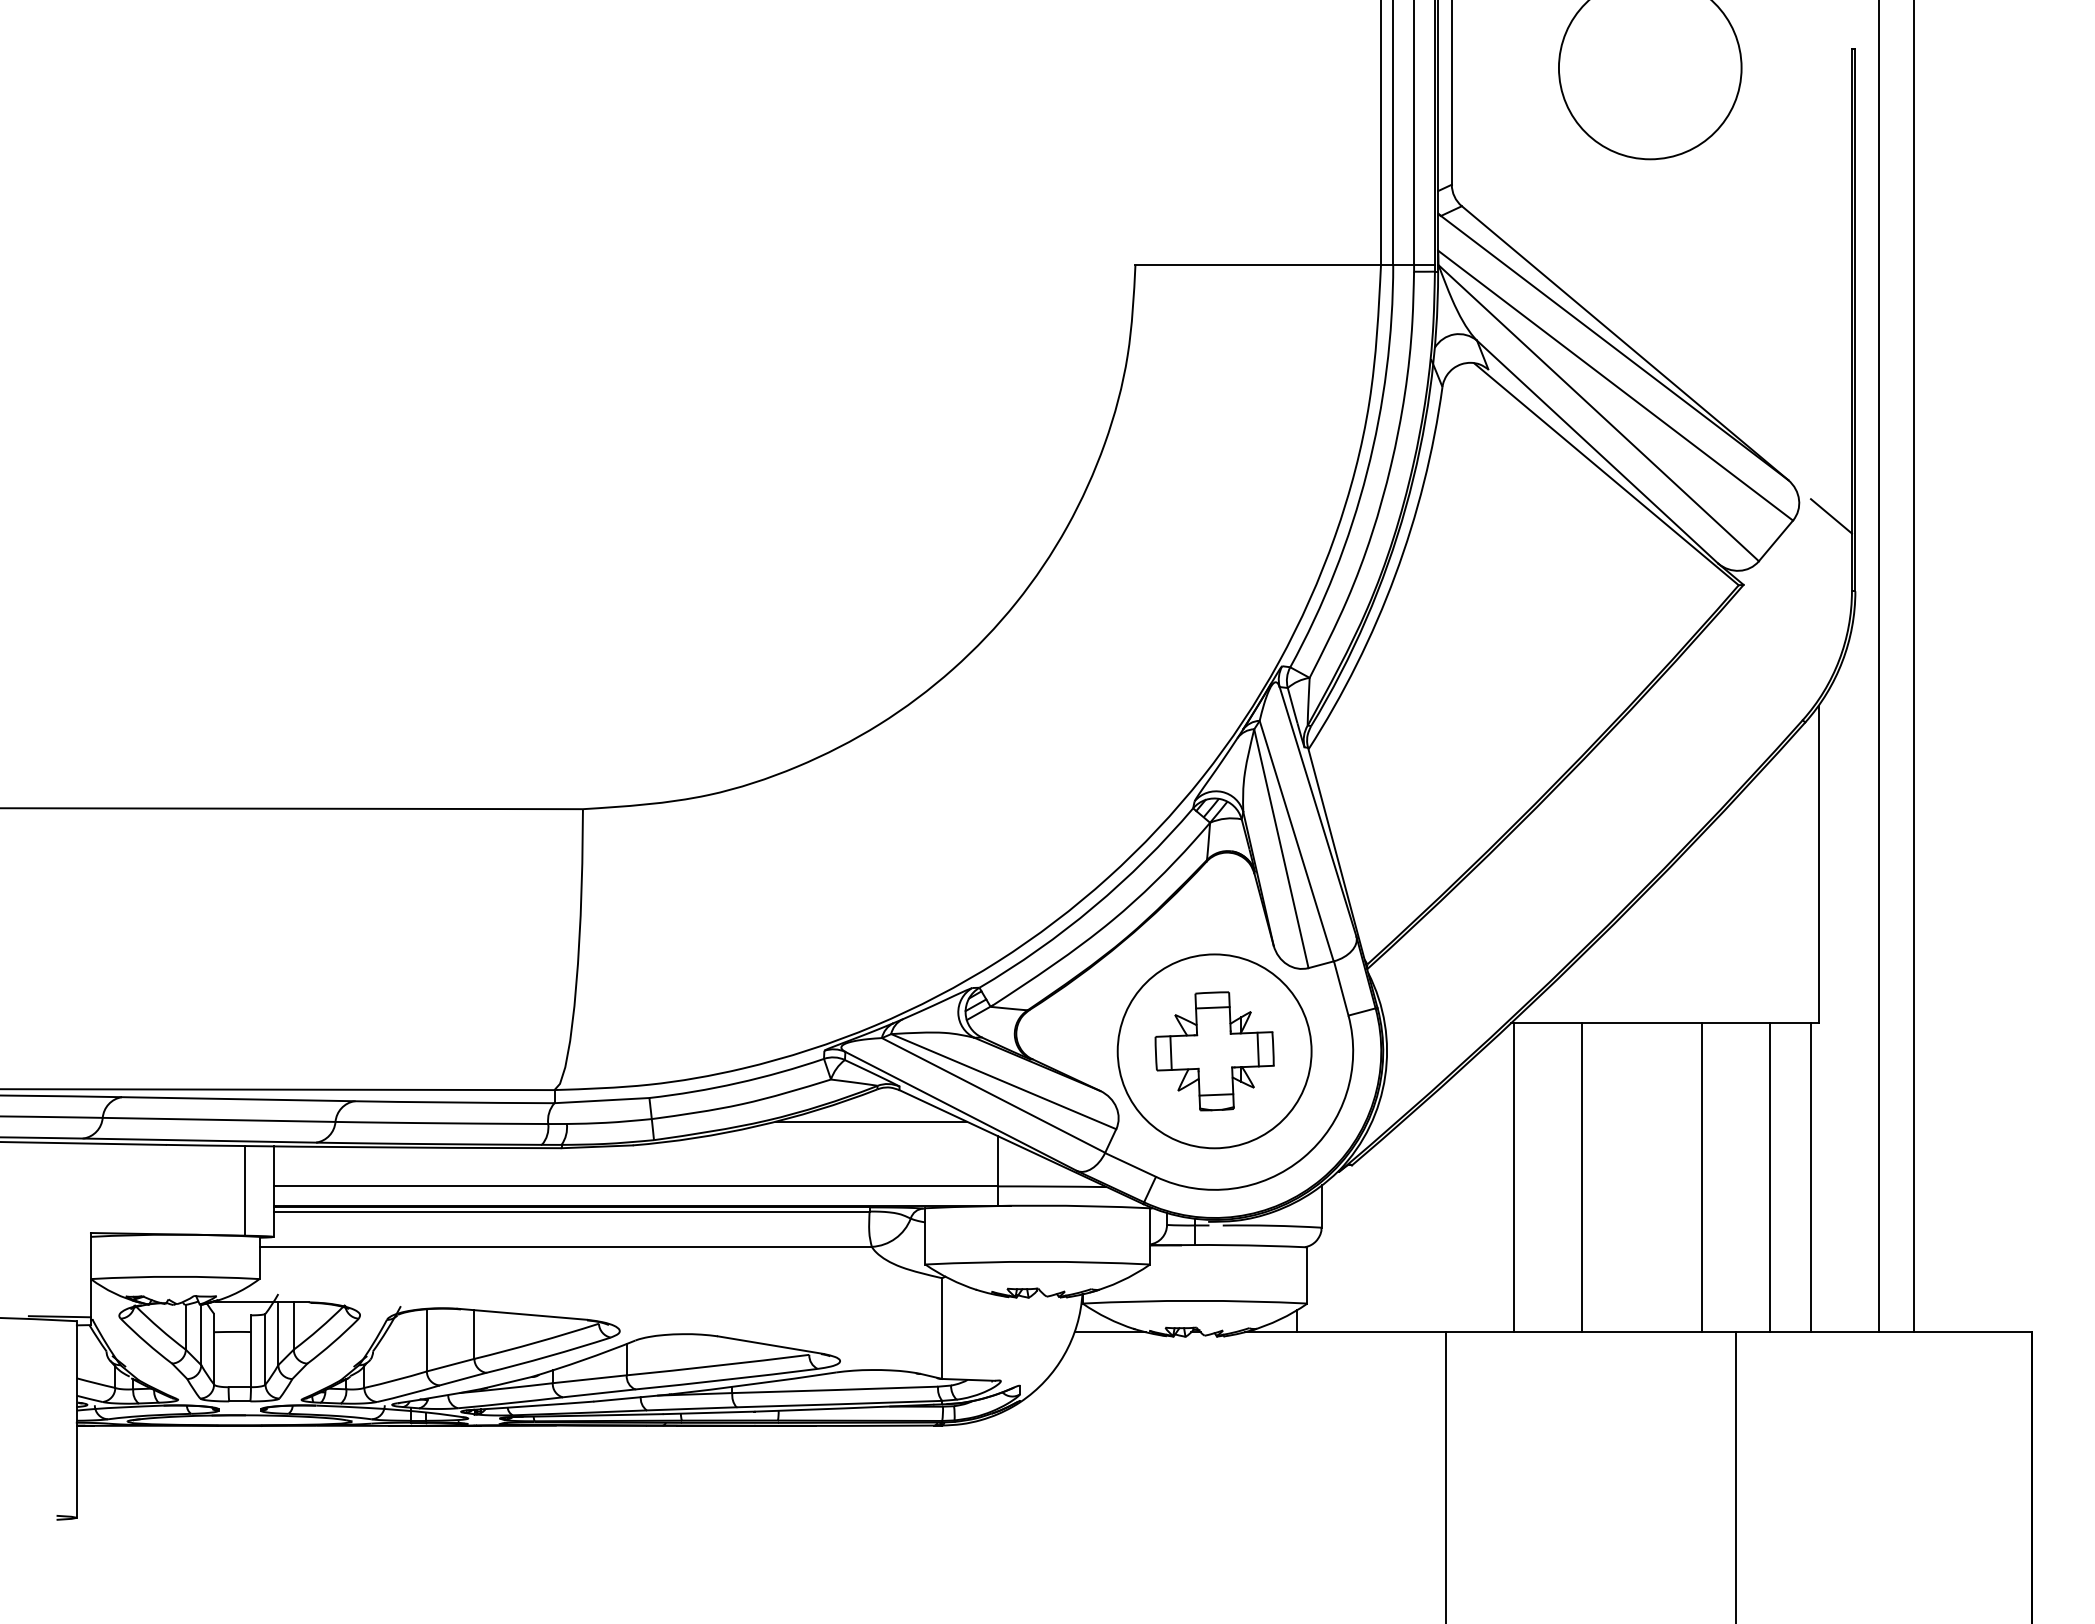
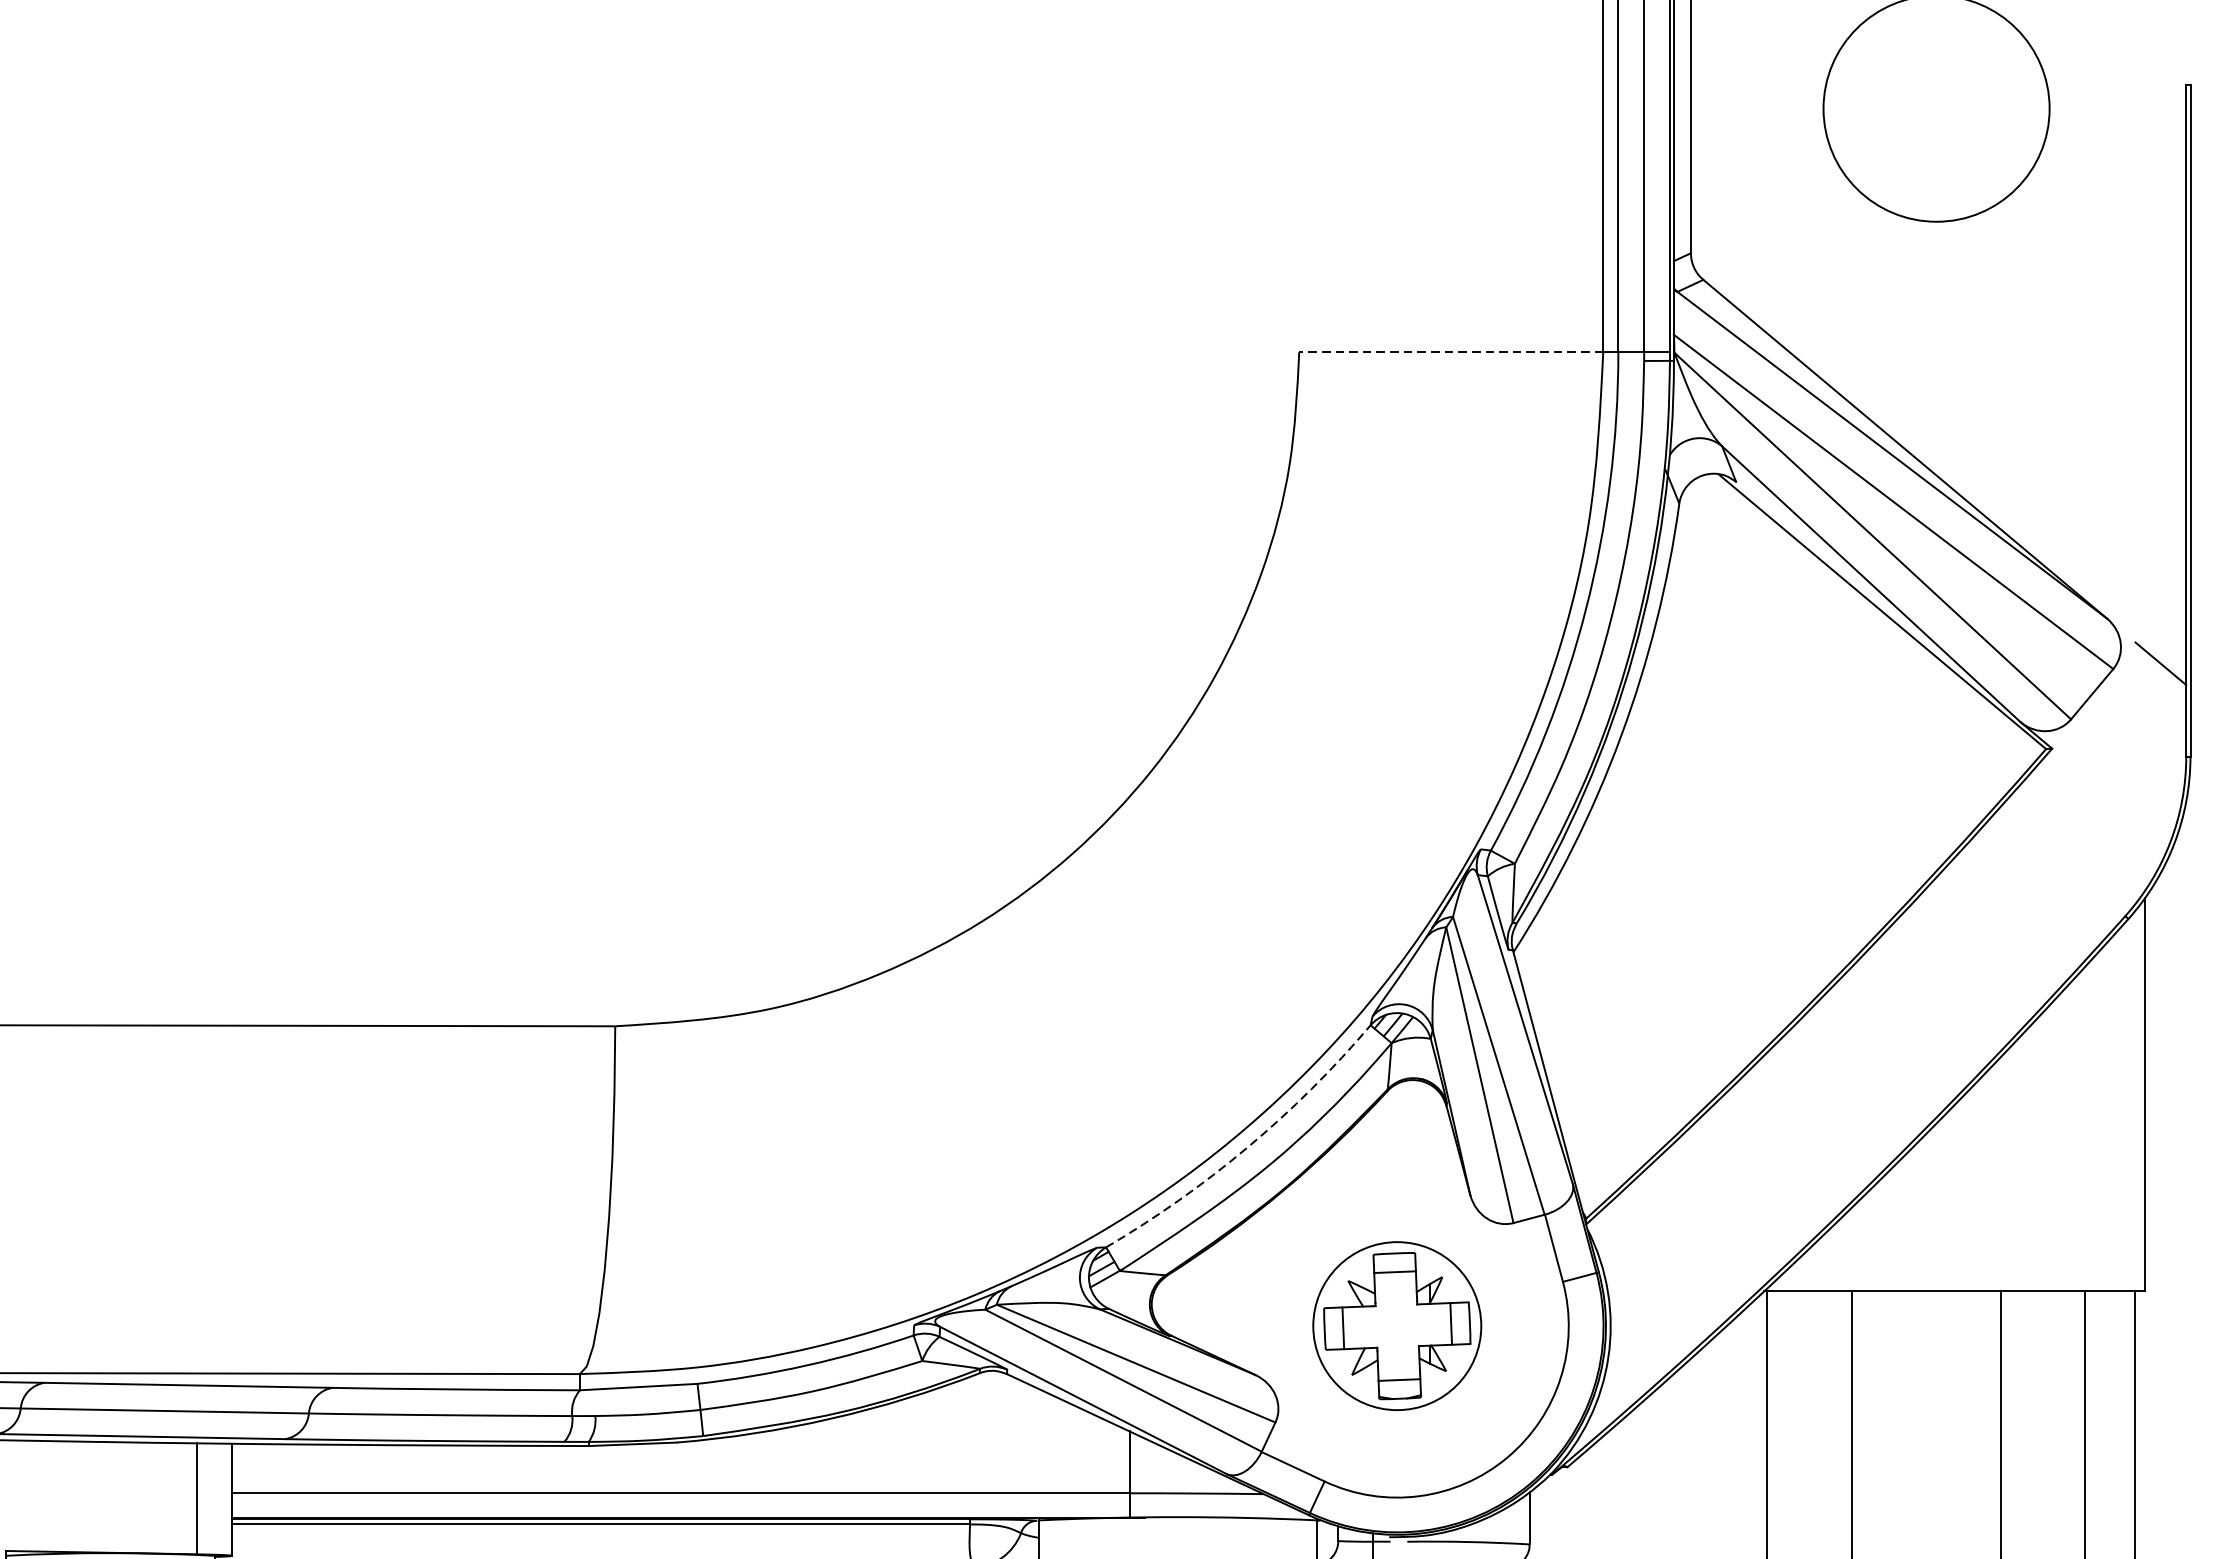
line: (1258, 264) -> (1451, 351), solid -> dashed
arc: (1093, 907) -> (1247, 1148), solid -> dashed
circle: (1214, 1051) -> (1397, 1326), size x0.7
line: (871, 1121) -> (972, 1412), removed

